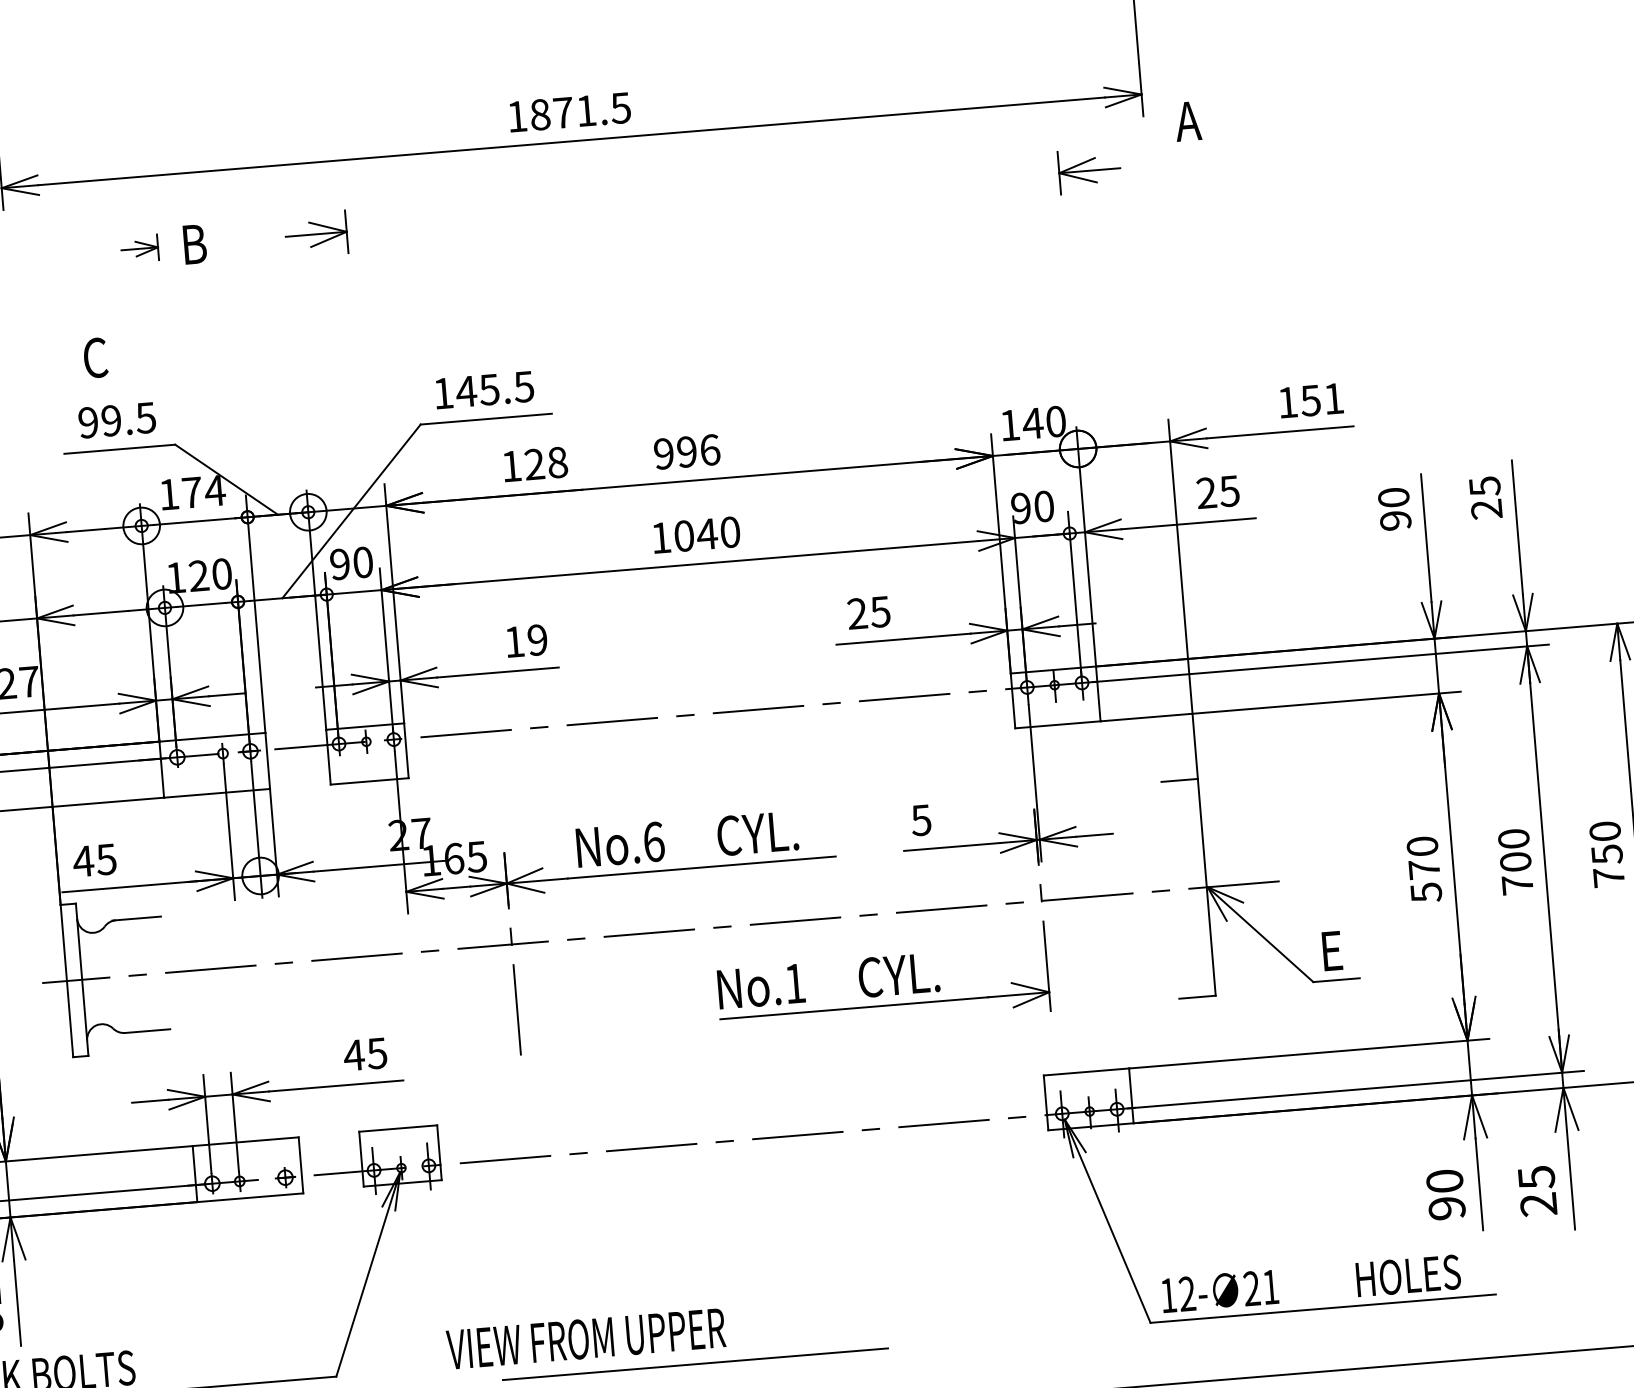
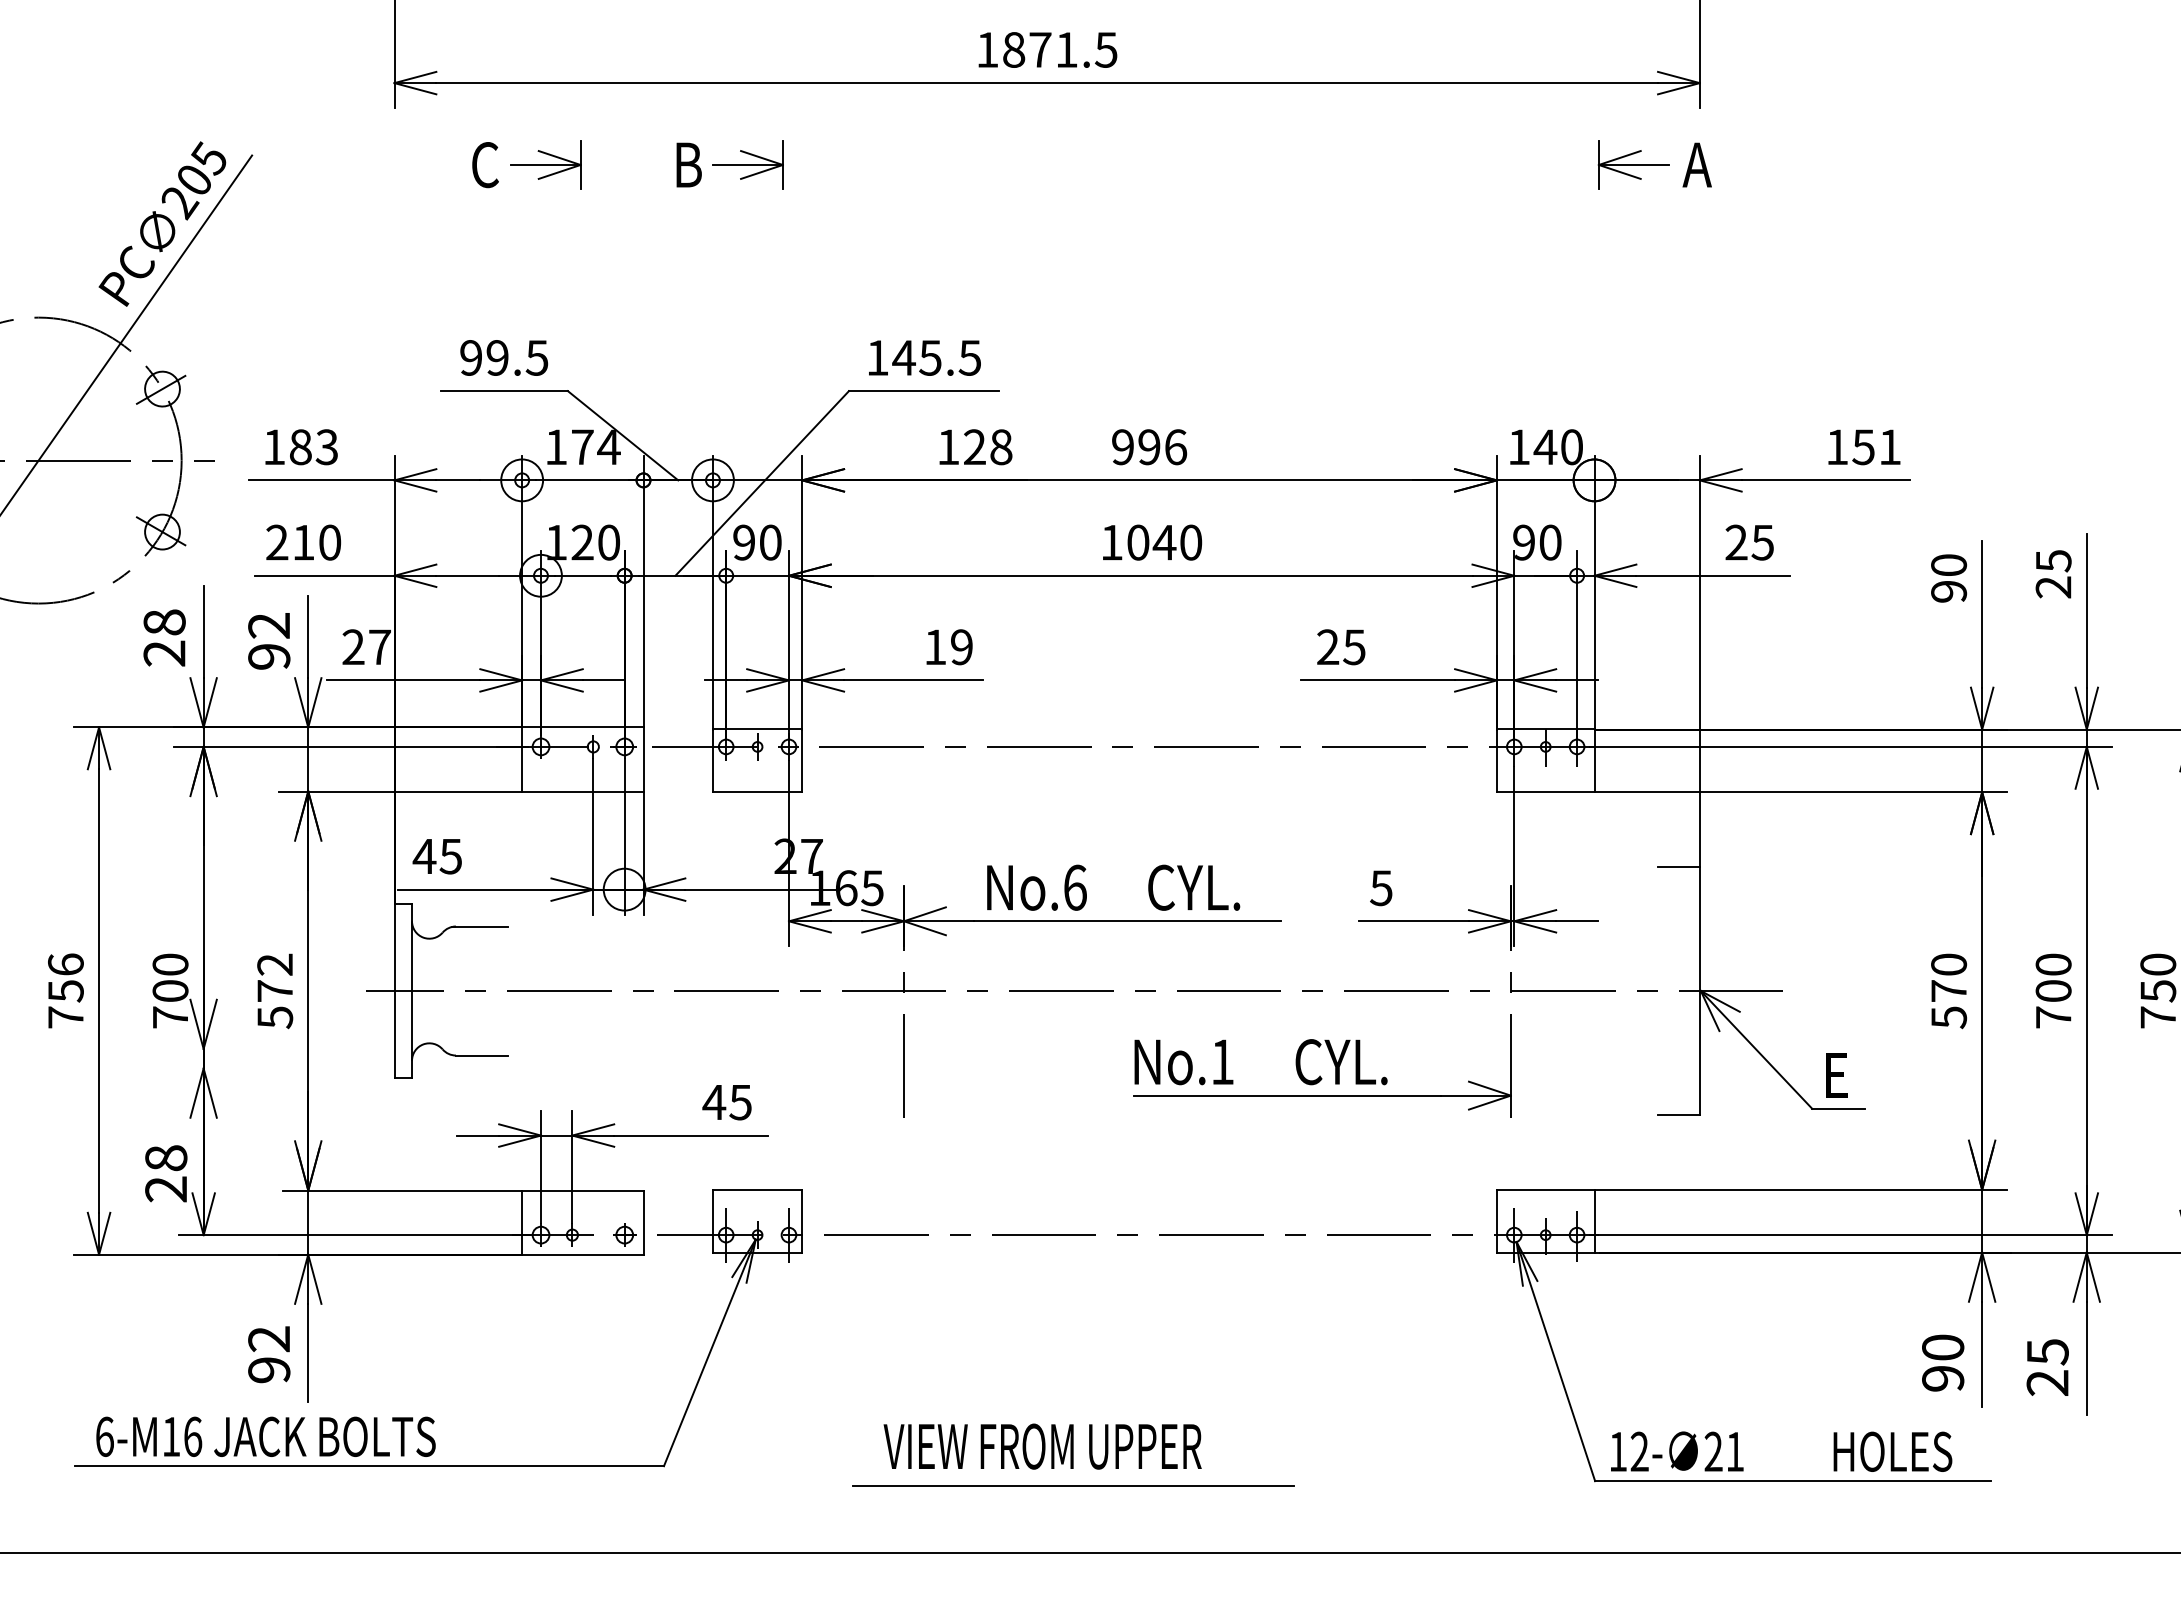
text: (1187, 120) -> (1696, 164), moved
text: (194, 243) -> (688, 164), moved
part: (139, 248) -> (545, 164), size x1.67
text: (95, 358) -> (485, 165), moved
text: (585, 1338) -> (1042, 1446), moved

